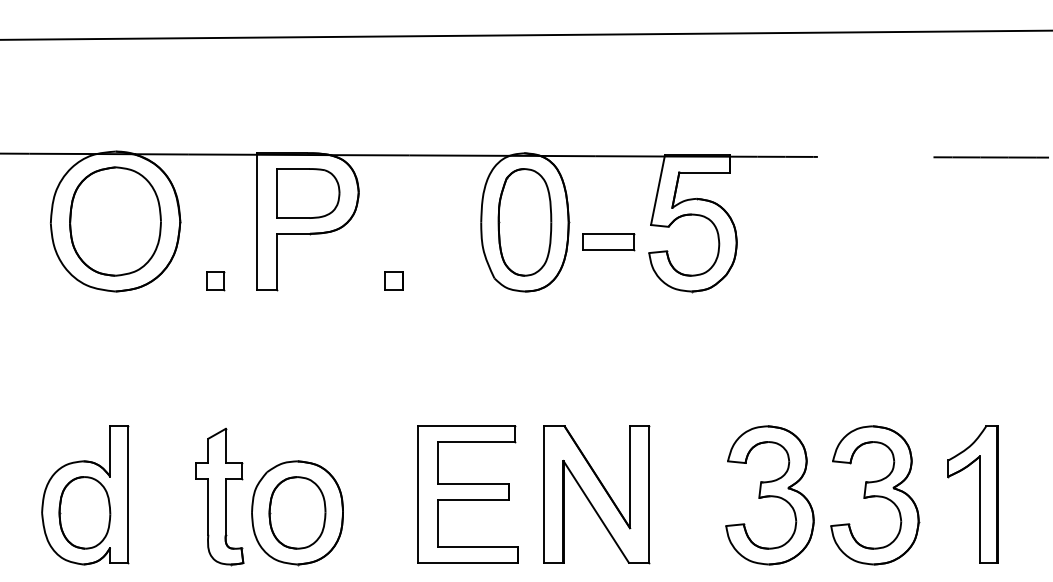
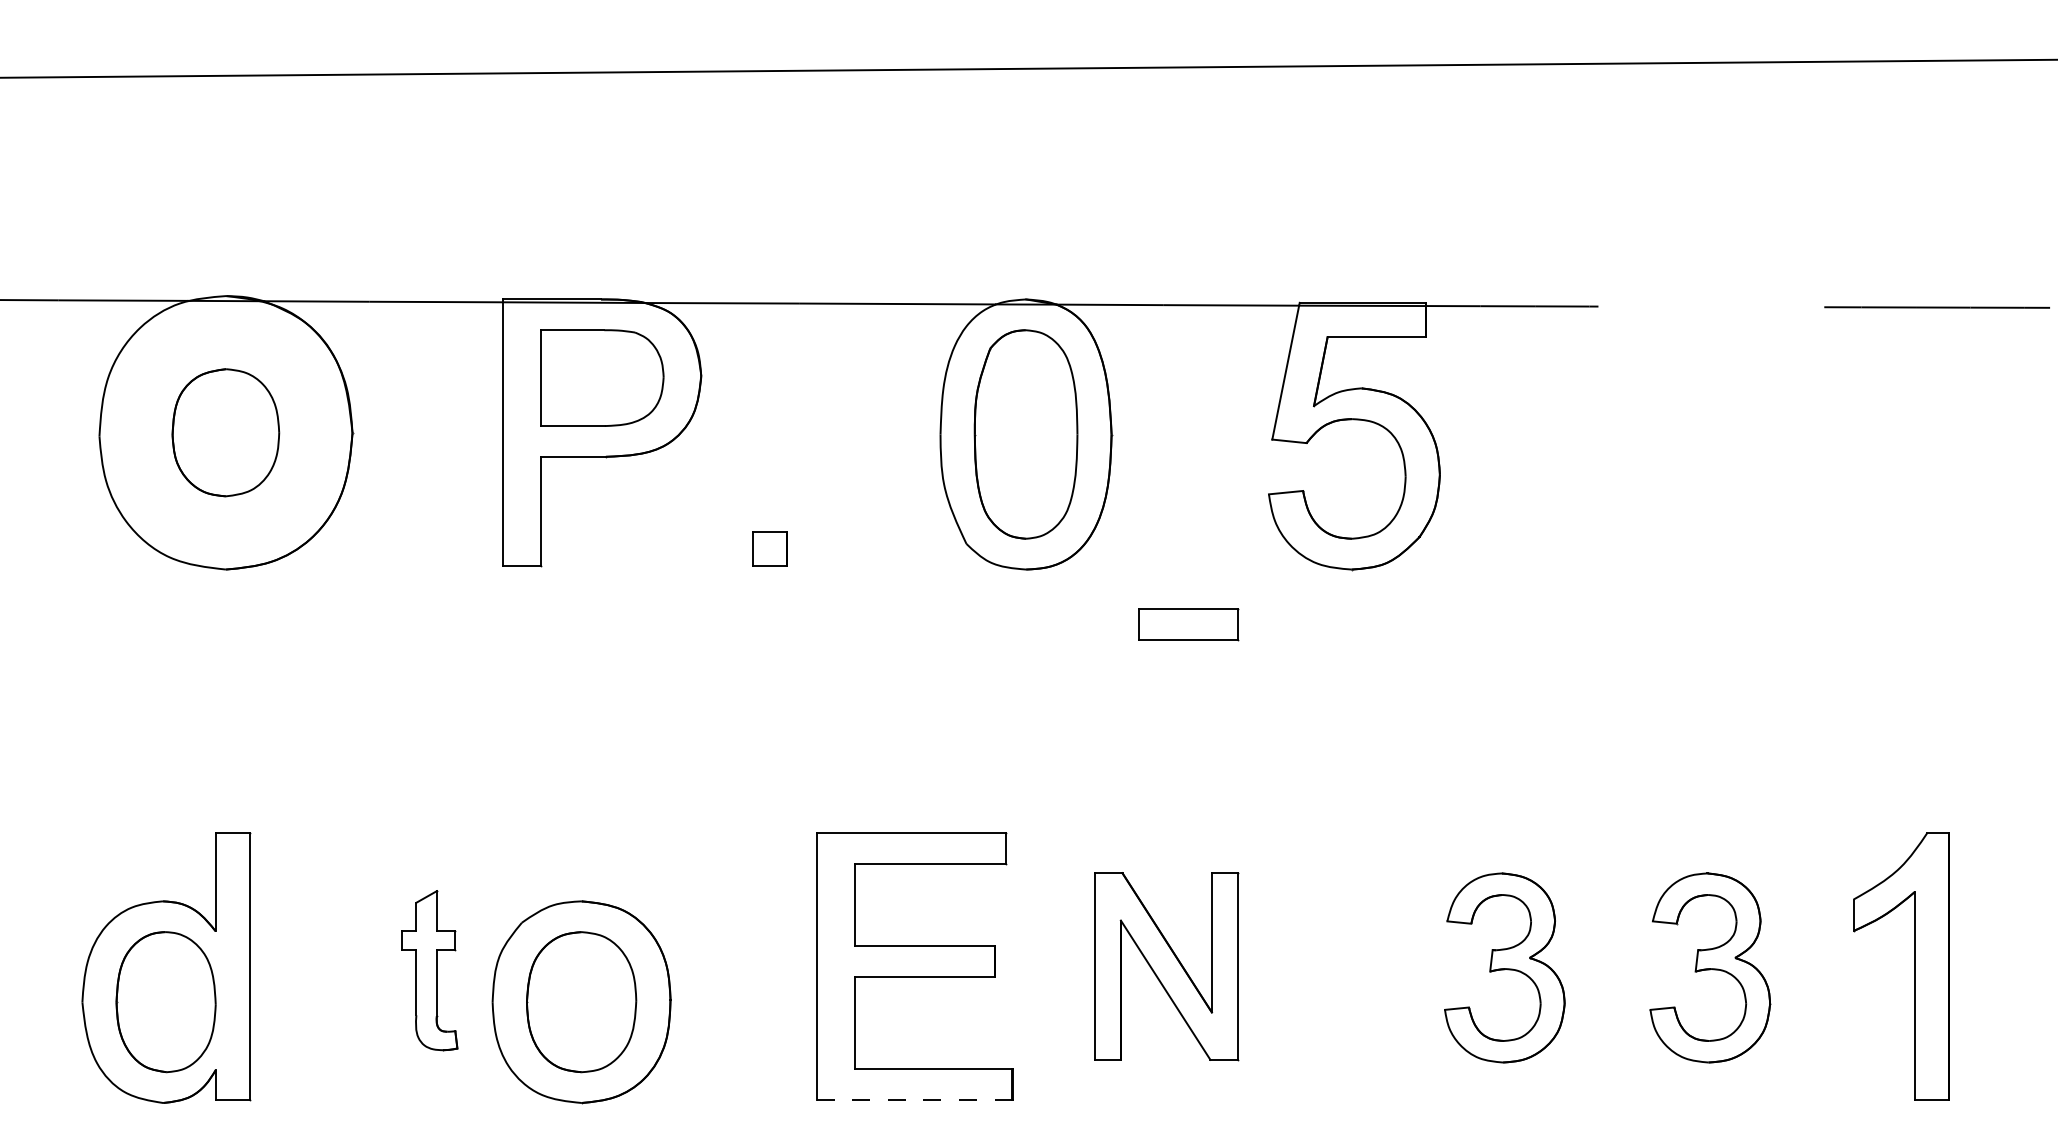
part: (115, 221) -> (225, 432), size x0.6
part: (608, 242) -> (1189, 626), moved
part: (215, 281) -> (421, 549), removed
part: (596, 494) -> (1165, 966), size x0.7
part: (769, 495) -> (1503, 968), size x0.7
part: (875, 495) -> (1710, 968), size x0.7
part: (219, 496) -> (429, 970), size x0.6
line: (468, 562) -> (915, 1099), solid -> dashed

